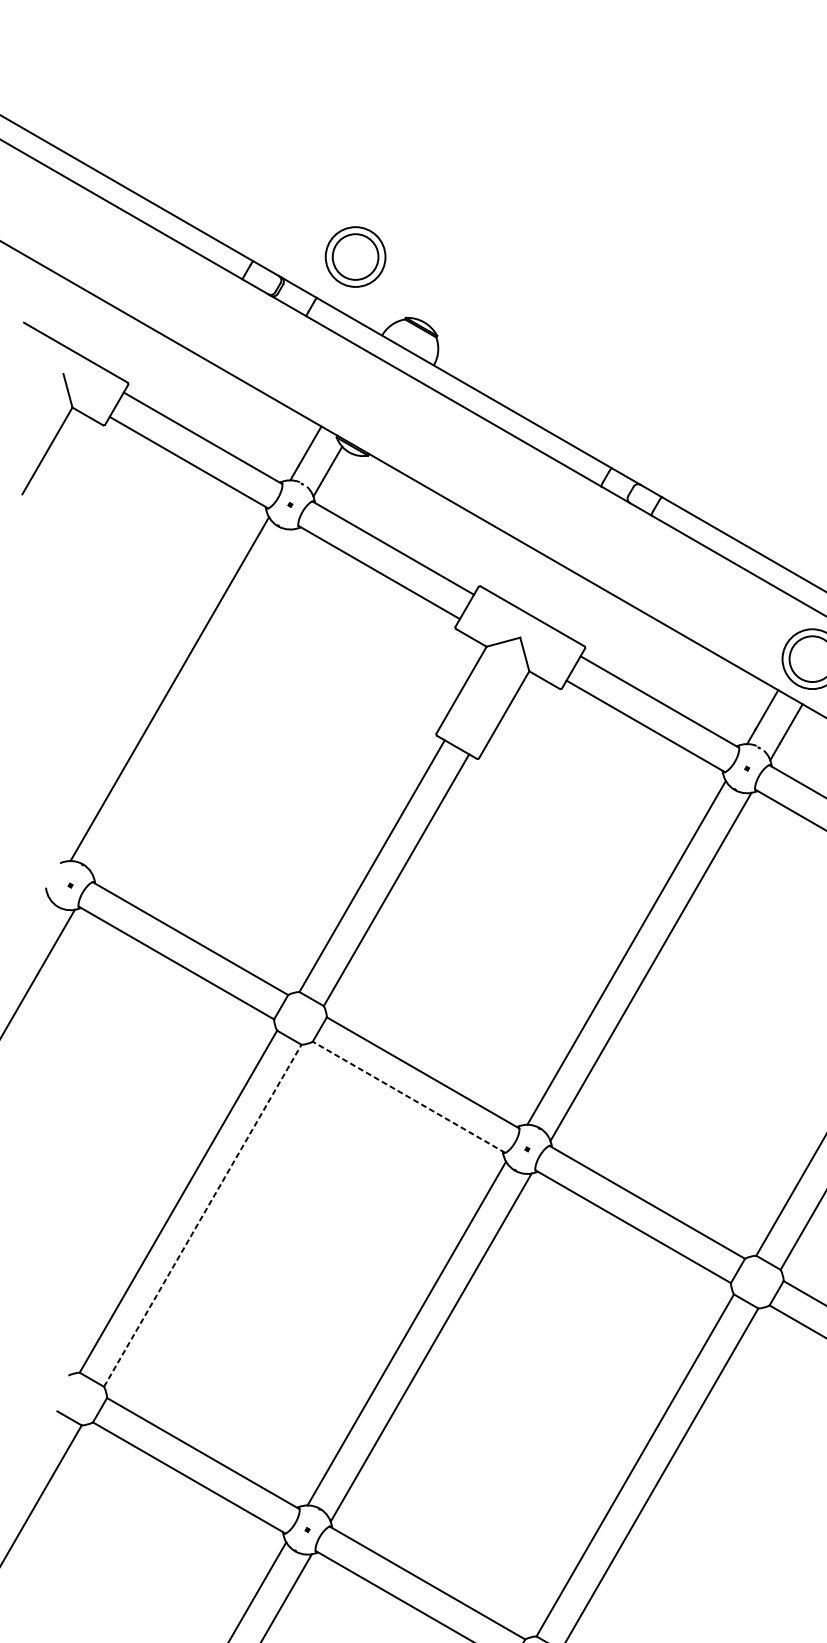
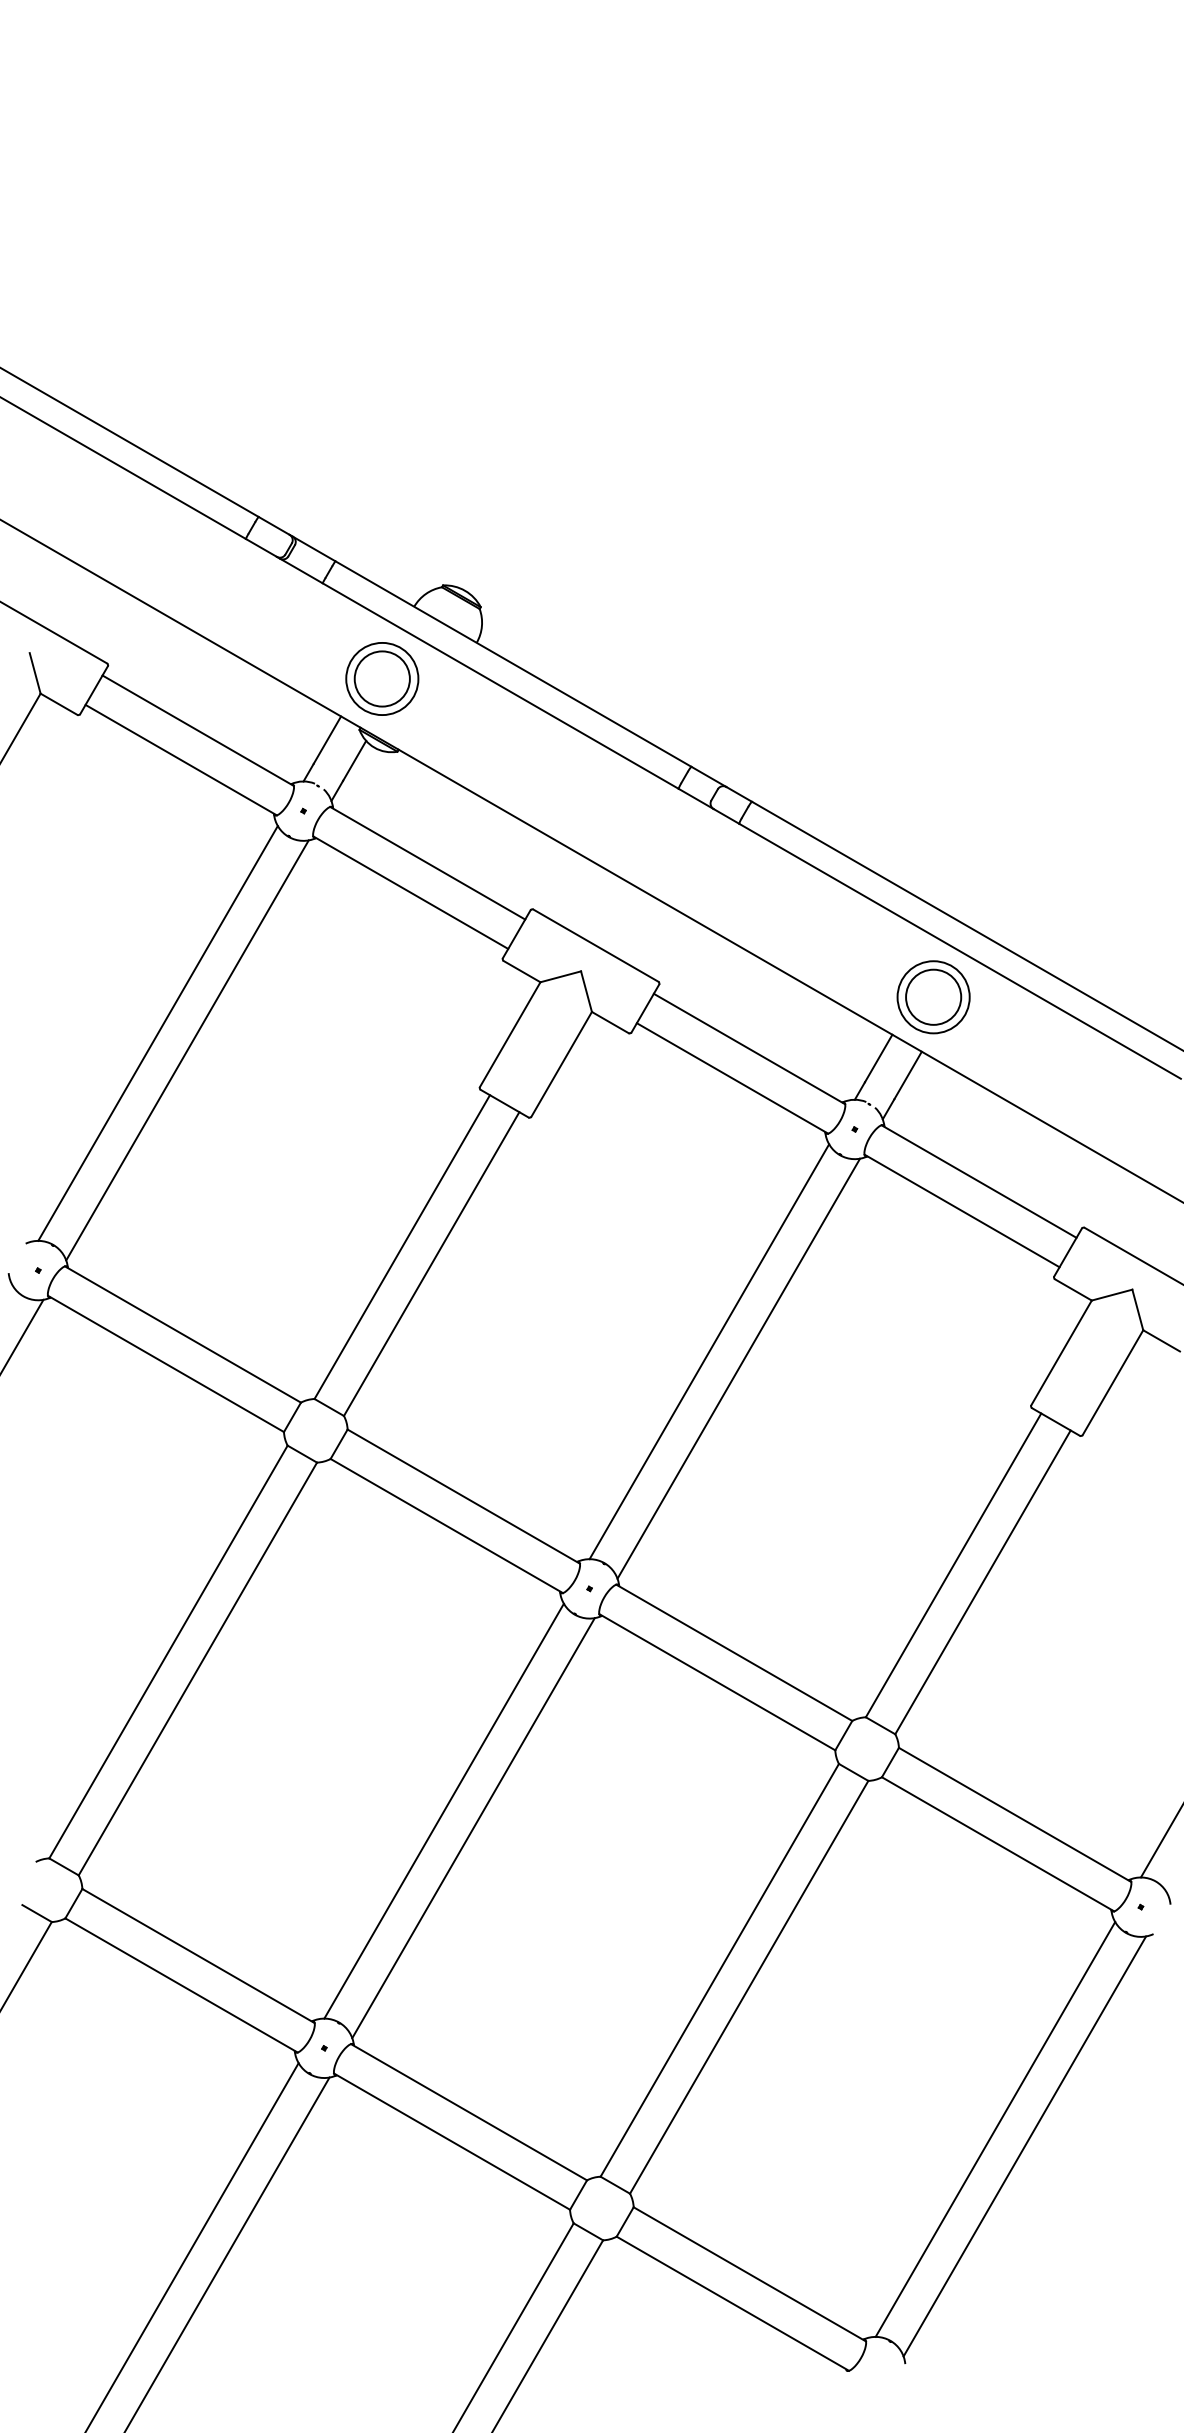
part: (355, 256) -> (382, 678), moved
line: (194, 703) -> (187, 1050), added
line: (408, 1096) -> (446, 1525), dashed -> solid
line: (203, 1215) -> (198, 1668), dashed -> solid

